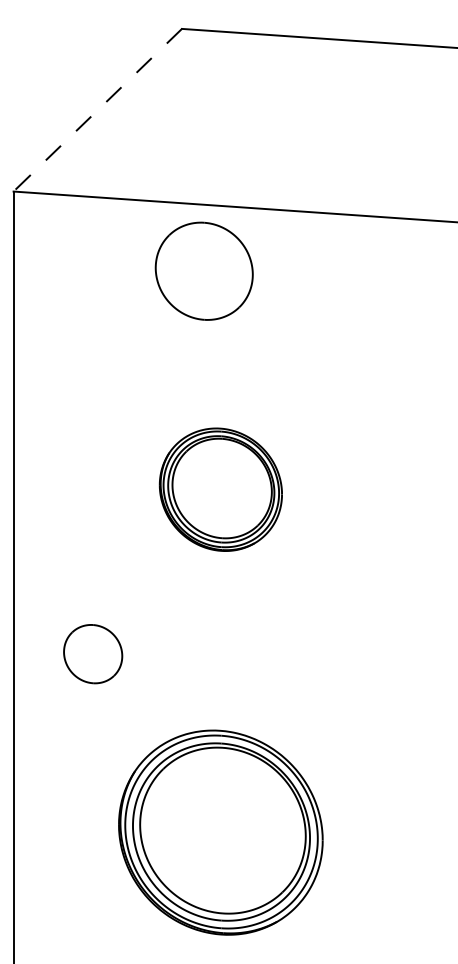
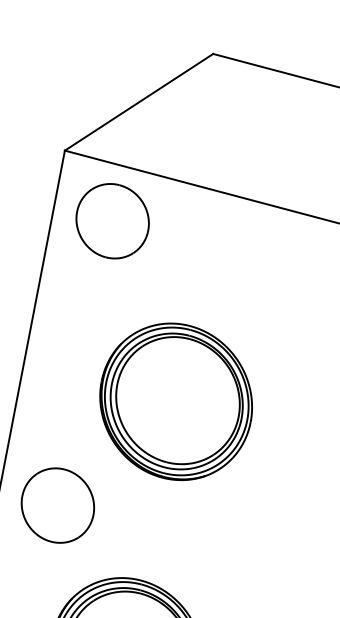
line: (97, 110) -> (138, 102), dashed -> solid
part: (203, 270) -> (112, 220), moved
part: (220, 489) -> (175, 401), size x1.67
part: (92, 653) -> (57, 504), size x1.67

